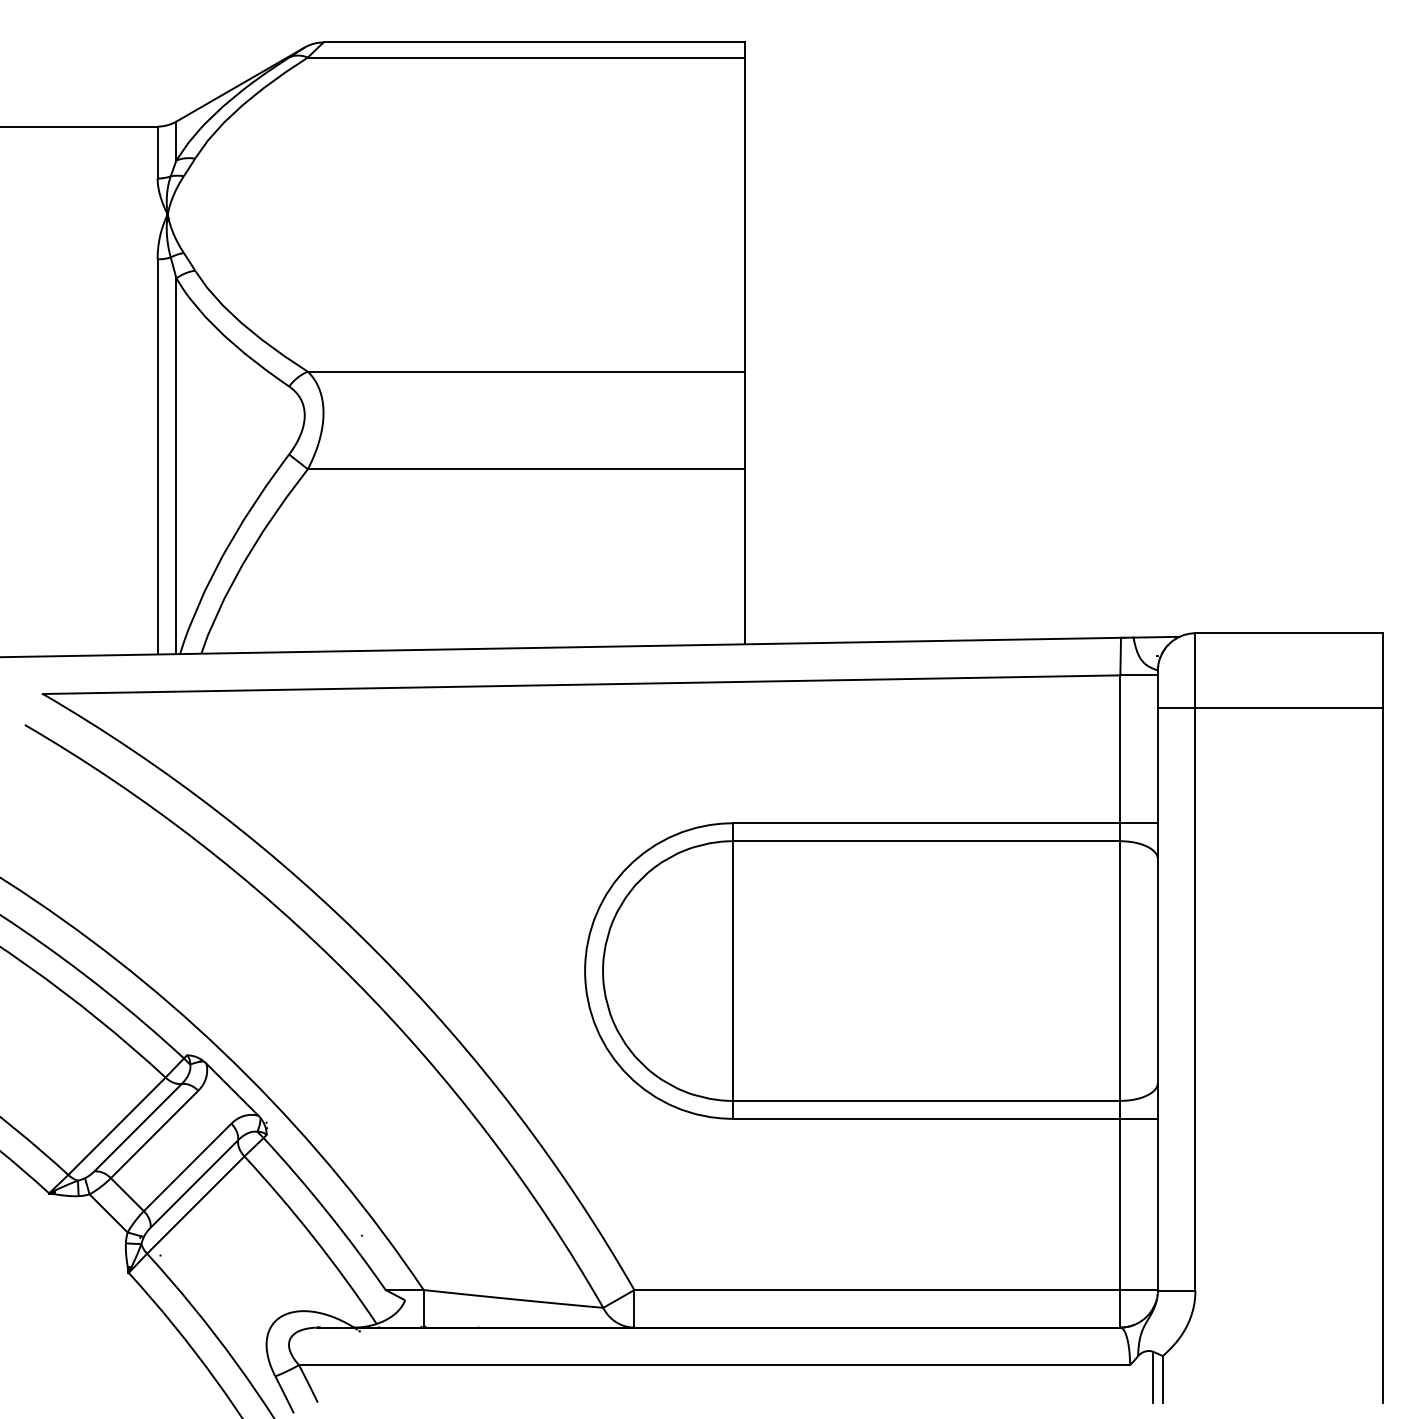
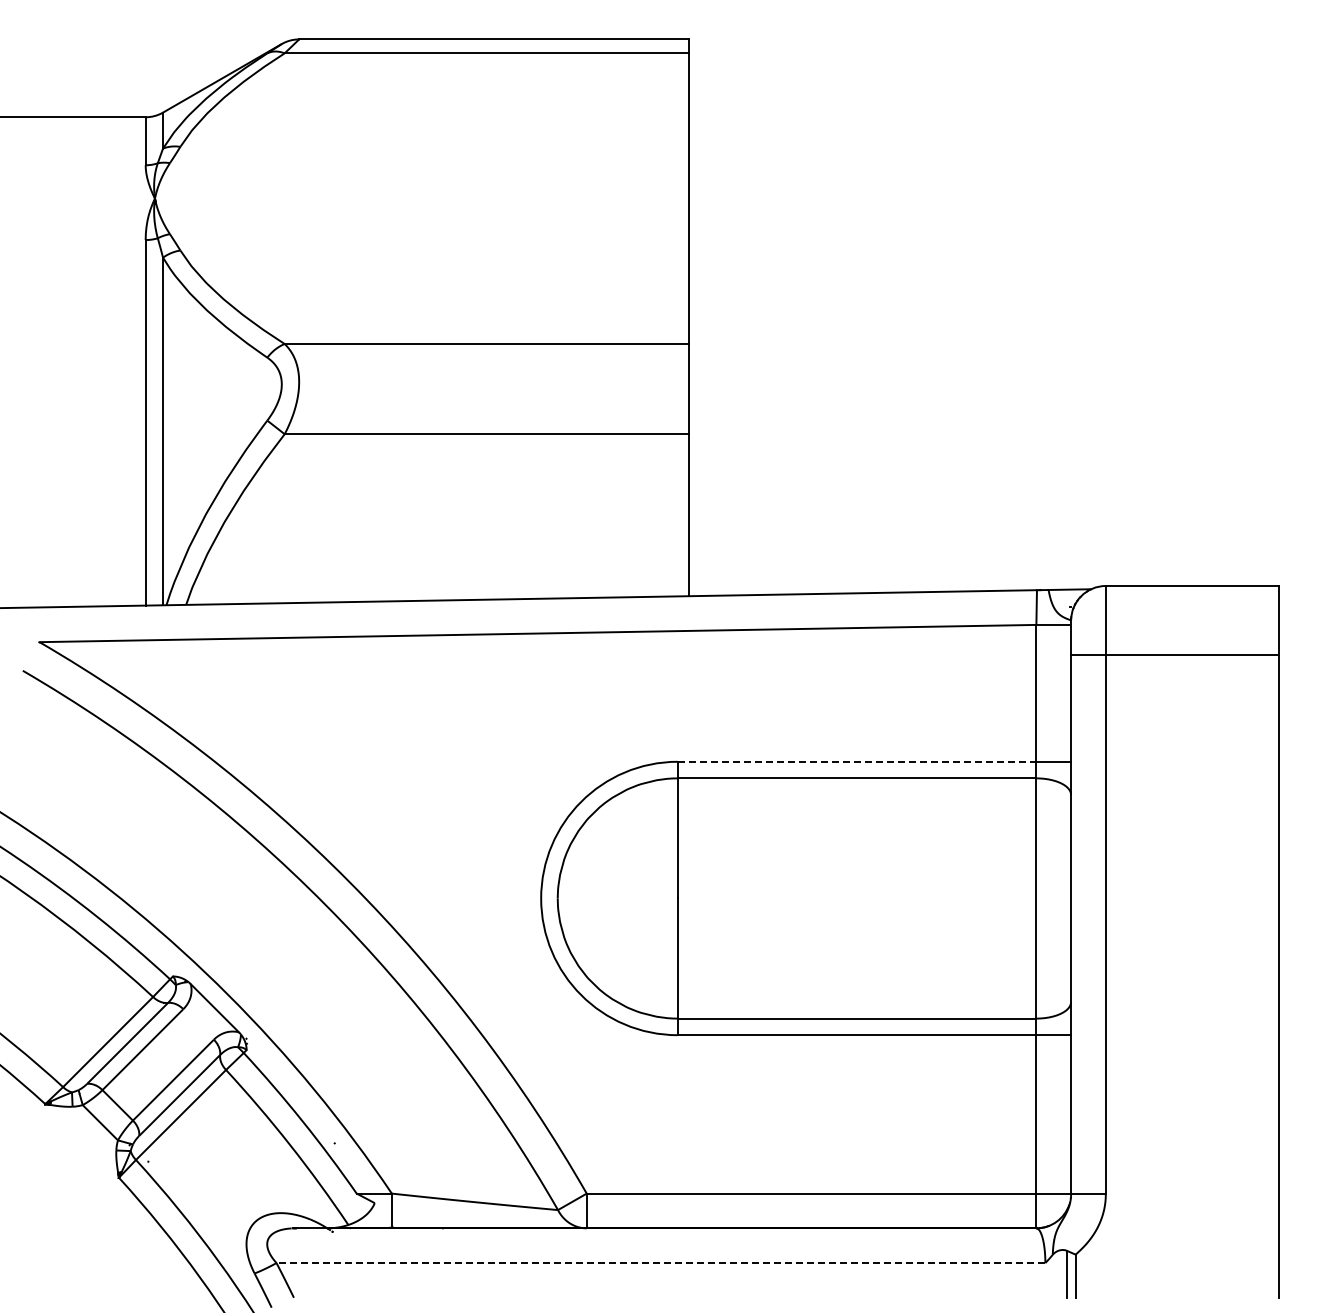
line: (927, 822) -> (857, 761), solid -> dashed
line: (714, 1365) -> (660, 1263), solid -> dashed

